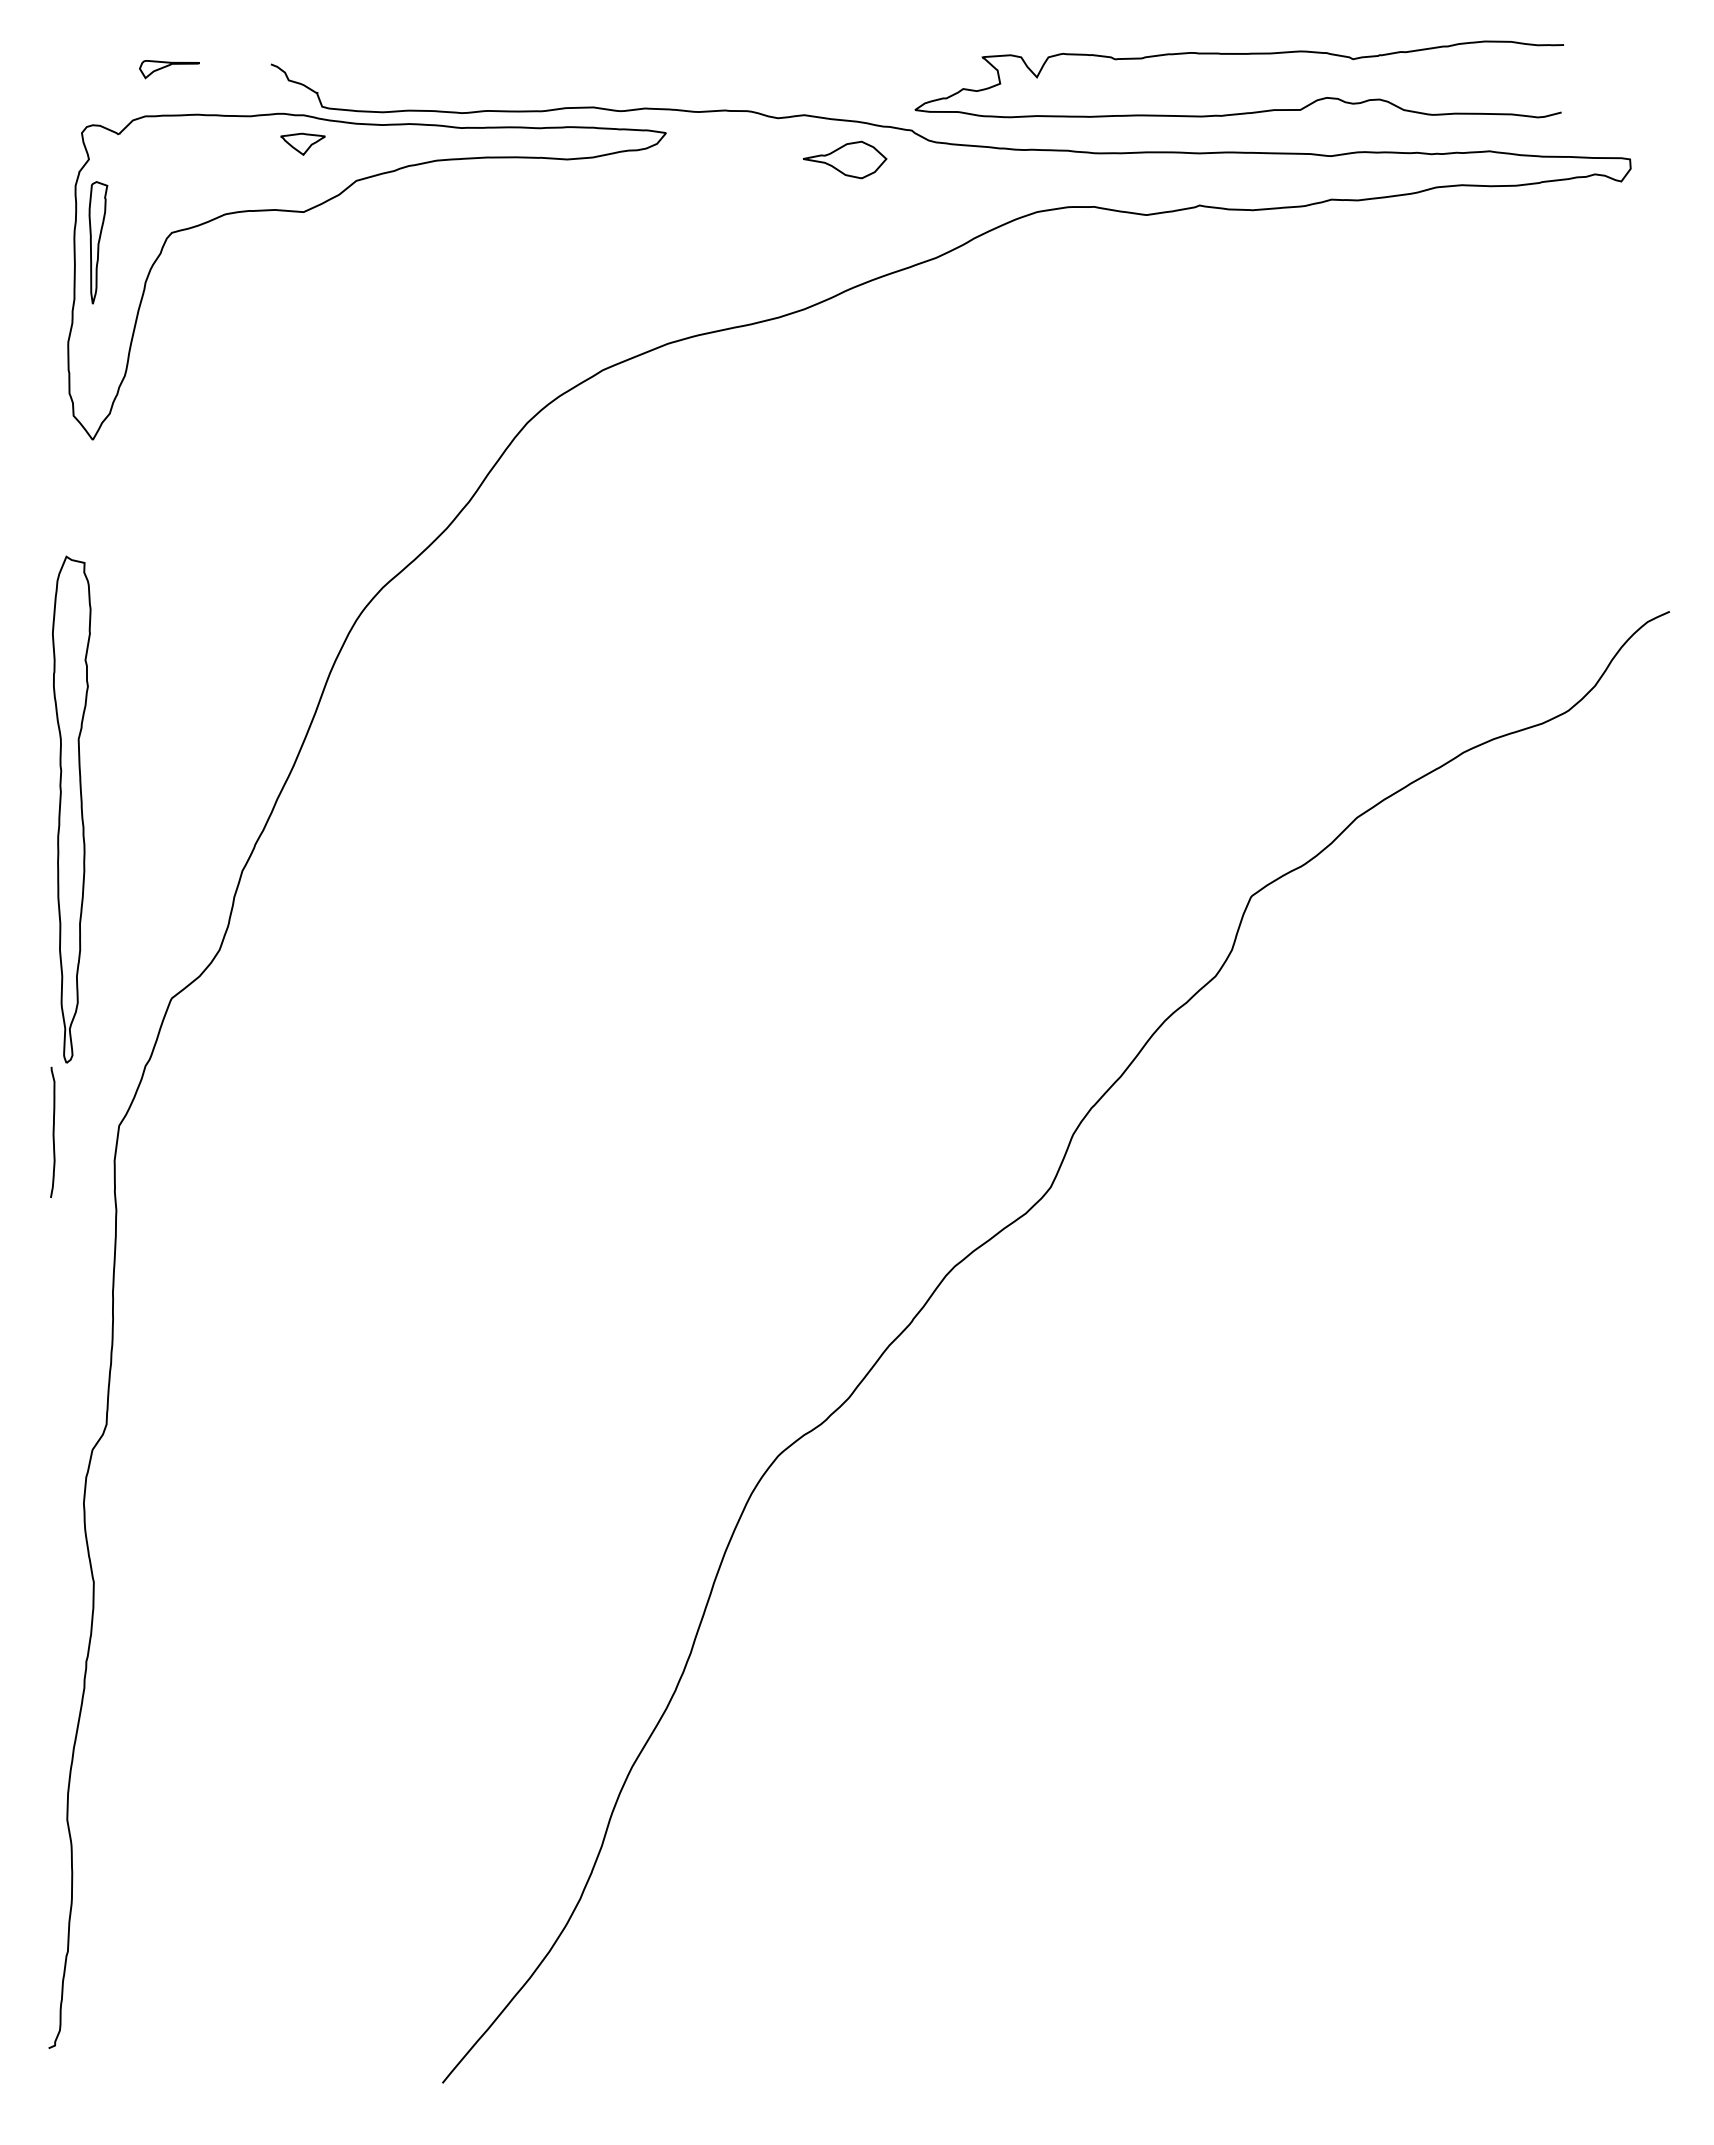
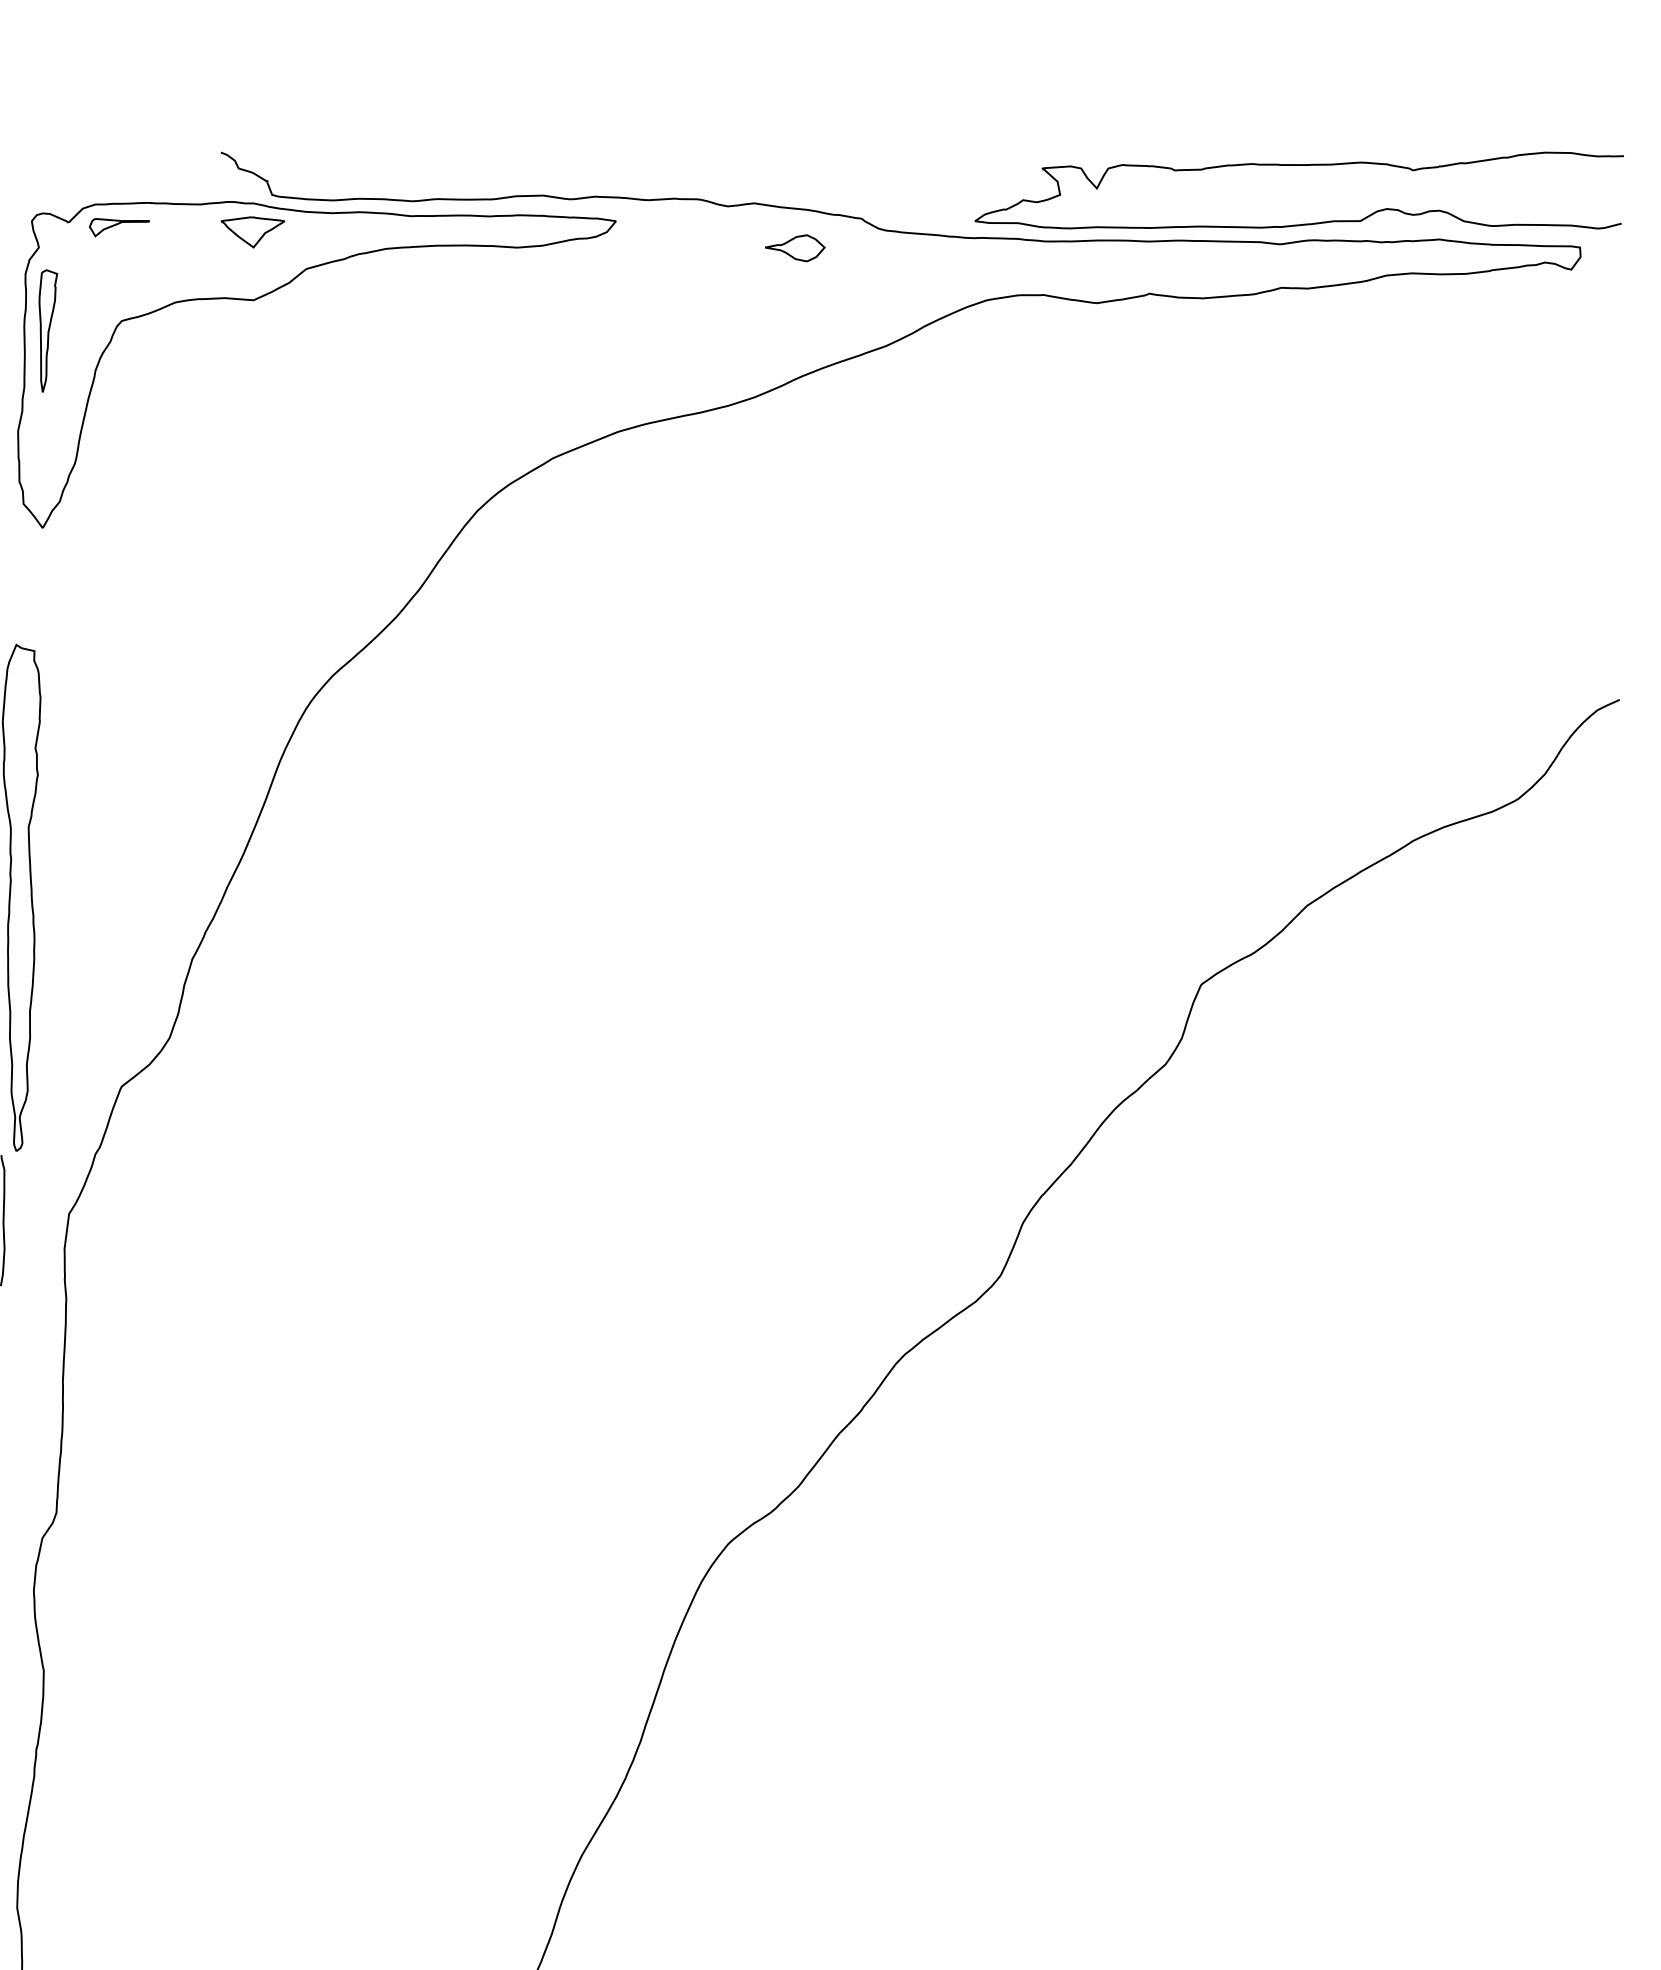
curve: (1238, 54) -> (1298, 165), moved
part: (169, 69) -> (119, 227), moved
part: (302, 144) -> (252, 232), size x1.43
part: (845, 160) -> (795, 248), size x0.71

